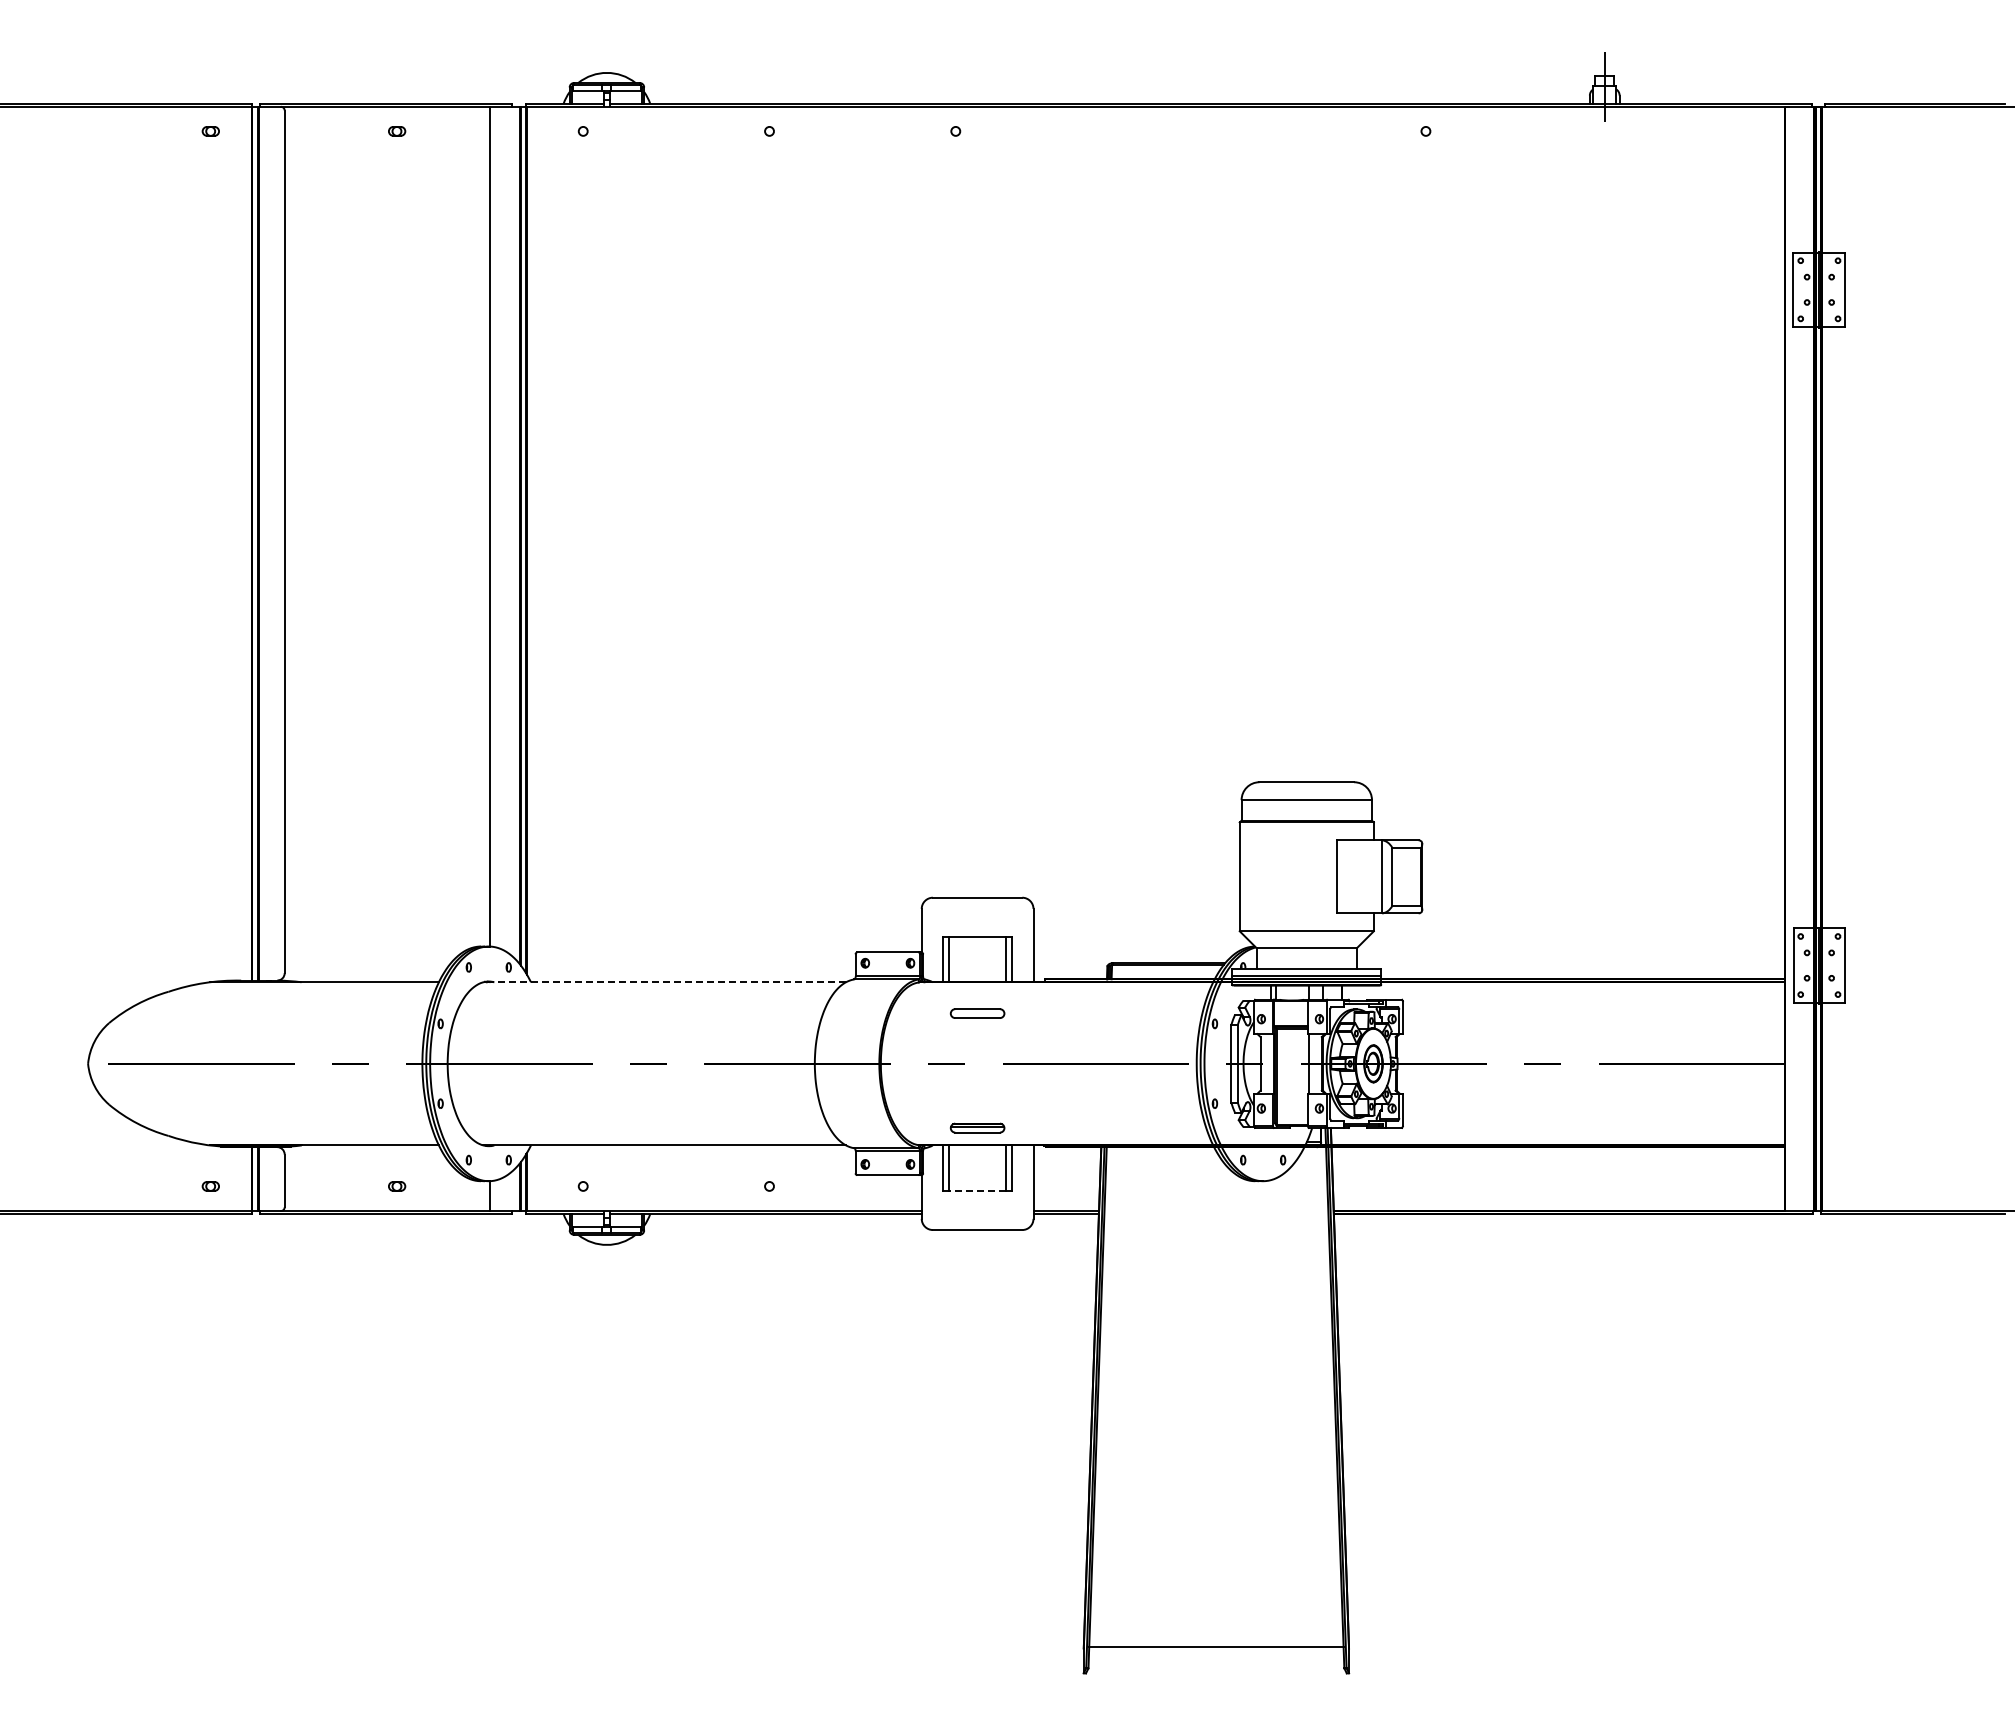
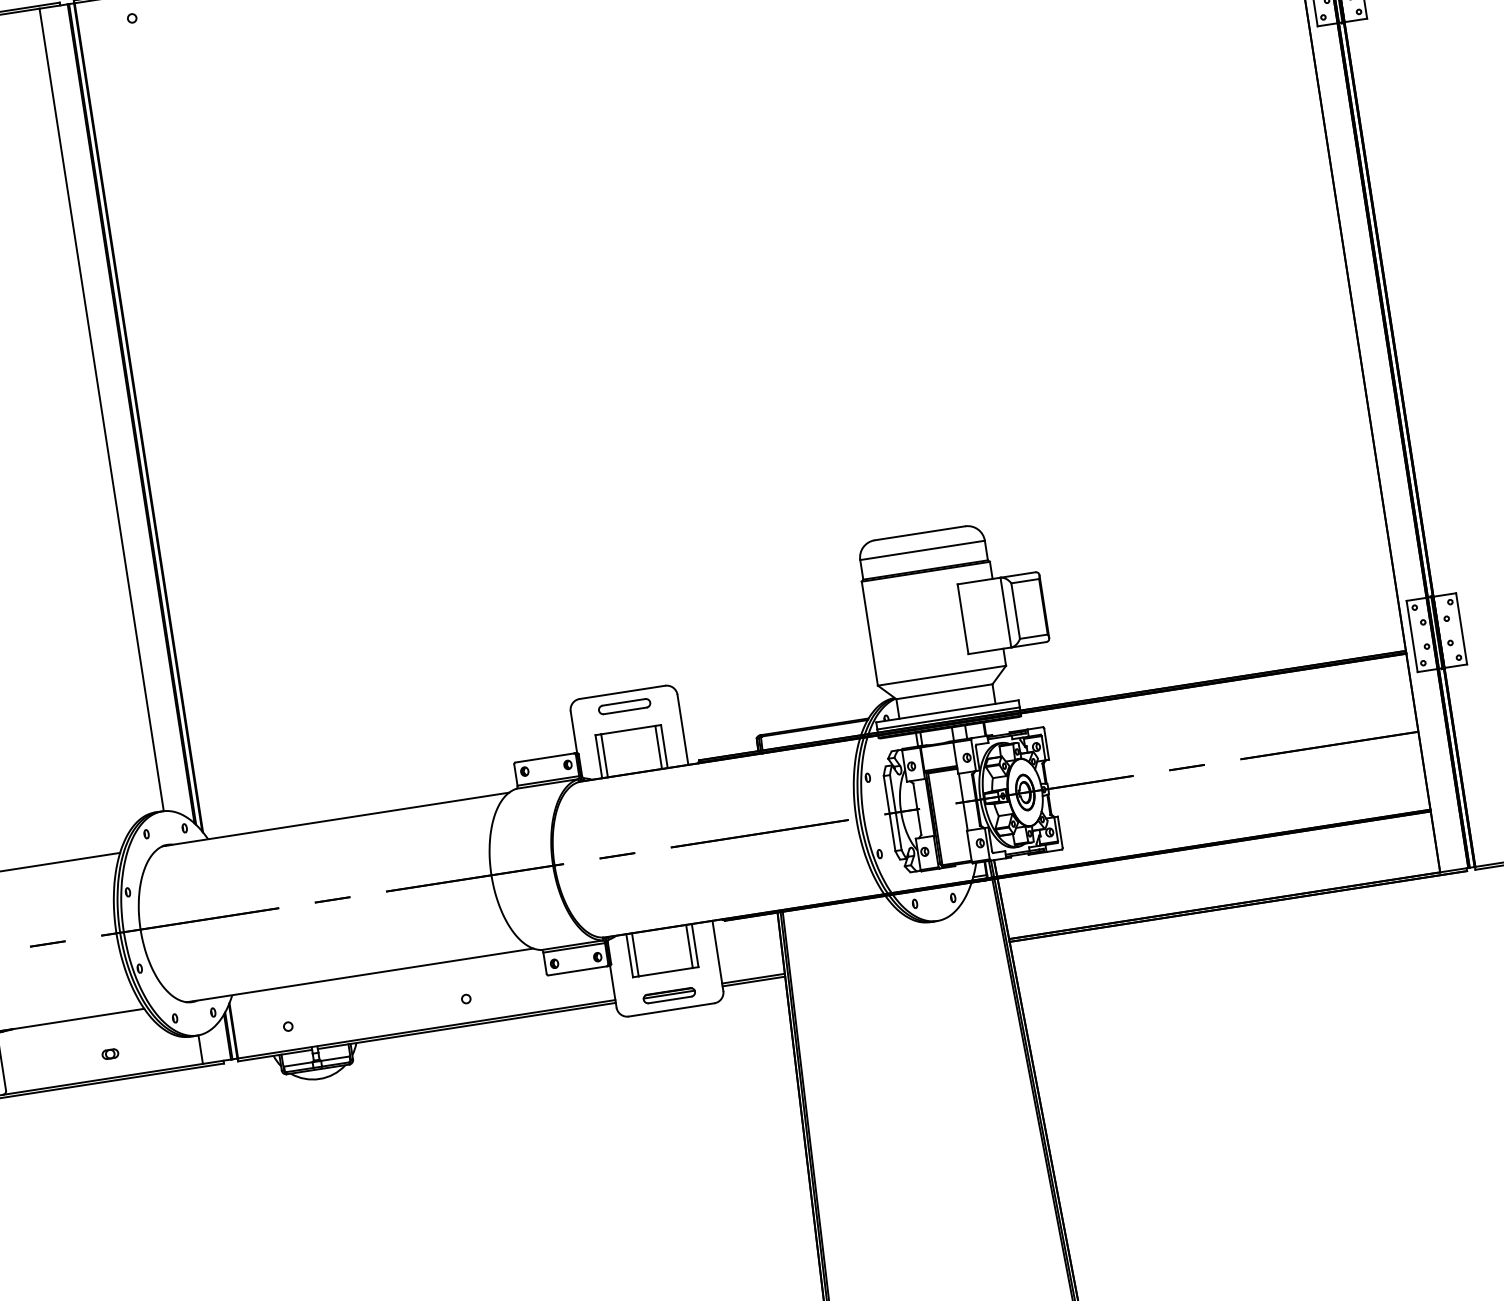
line: (664, 982) -> (335, 819), dashed -> solid
part: (977, 1013) -> (624, 706), moved
part: (977, 1127) -> (669, 995), moved
line: (977, 1190) -> (665, 972), dashed -> solid

